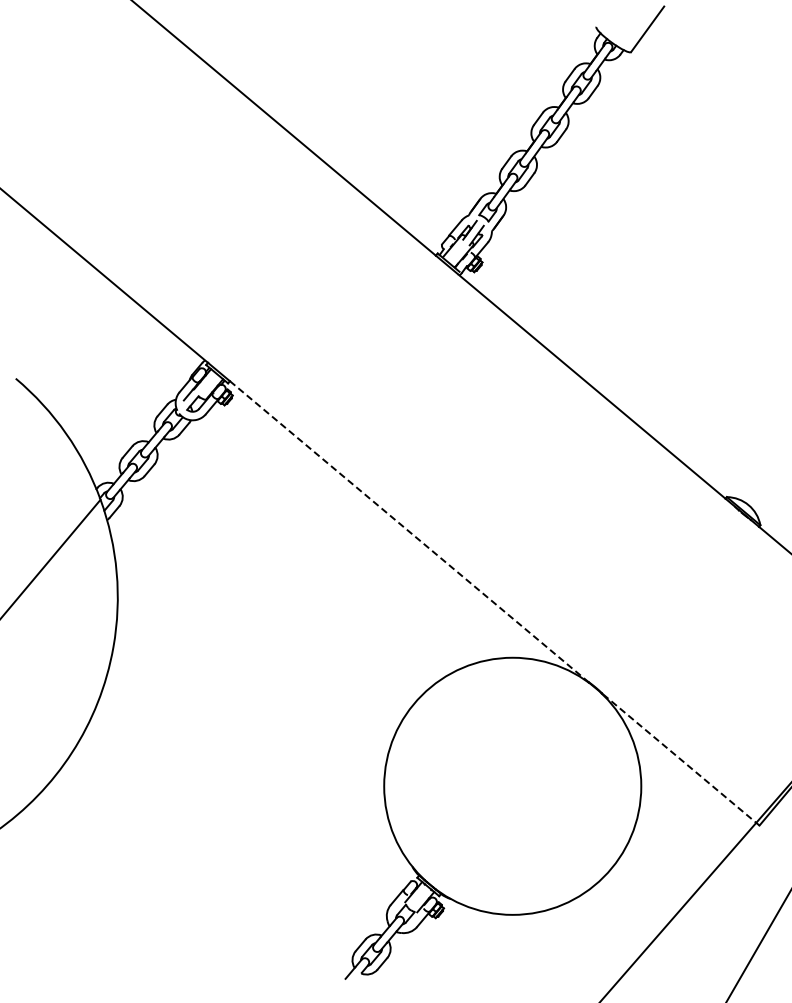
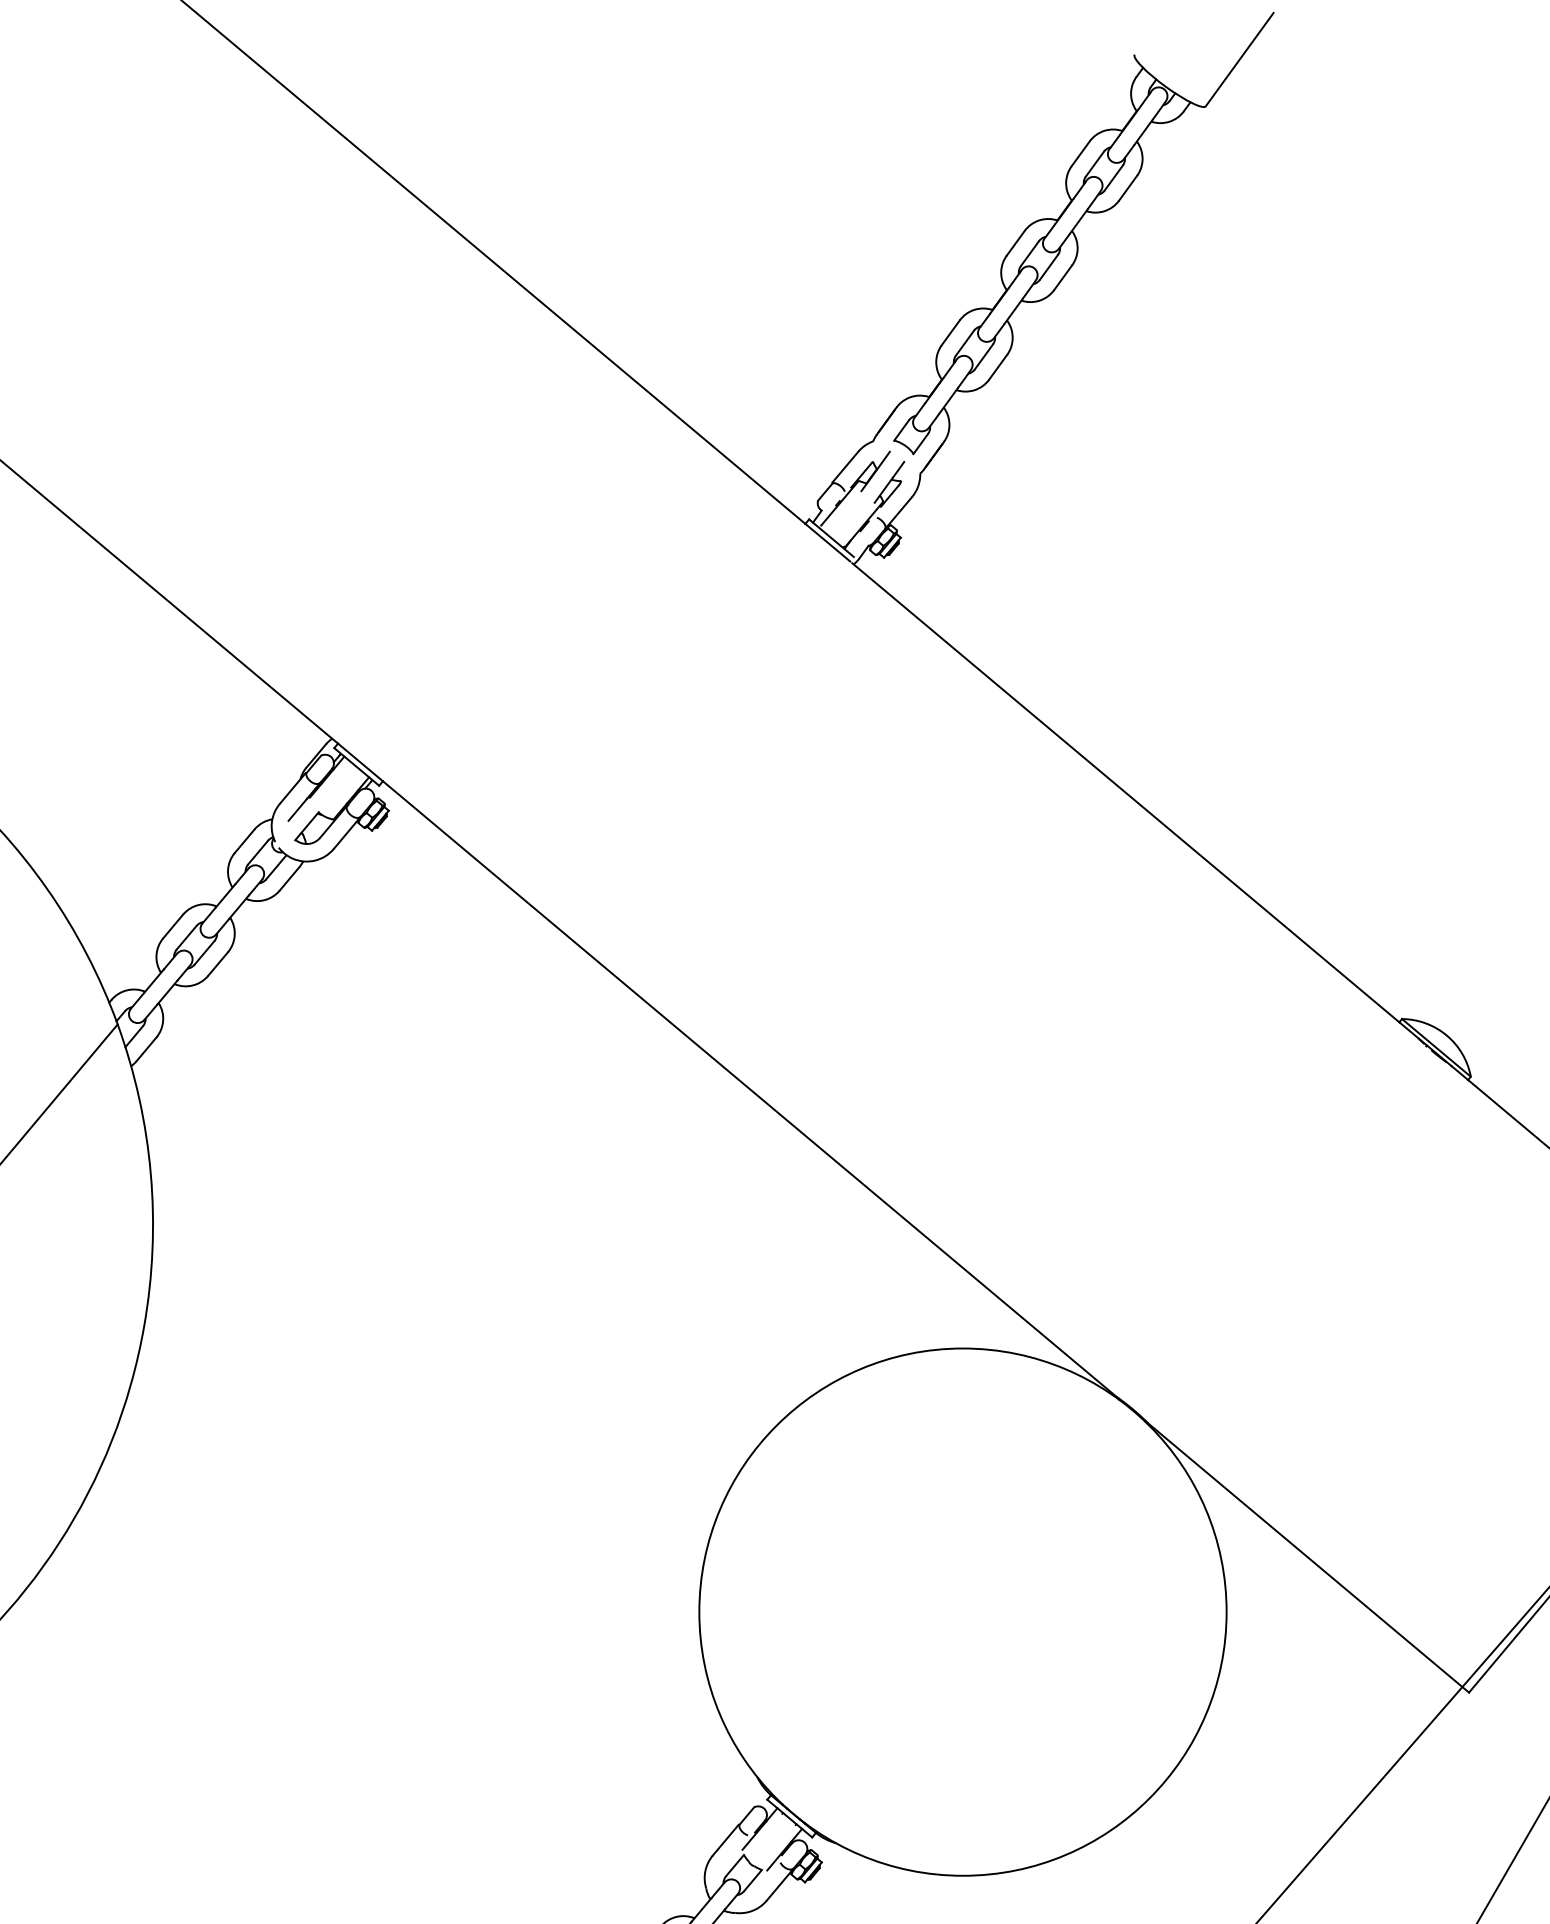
line: (408, 531) -> (749, 1089), dashed -> solid
line: (681, 760) -> (1309, 1559), dashed -> solid

